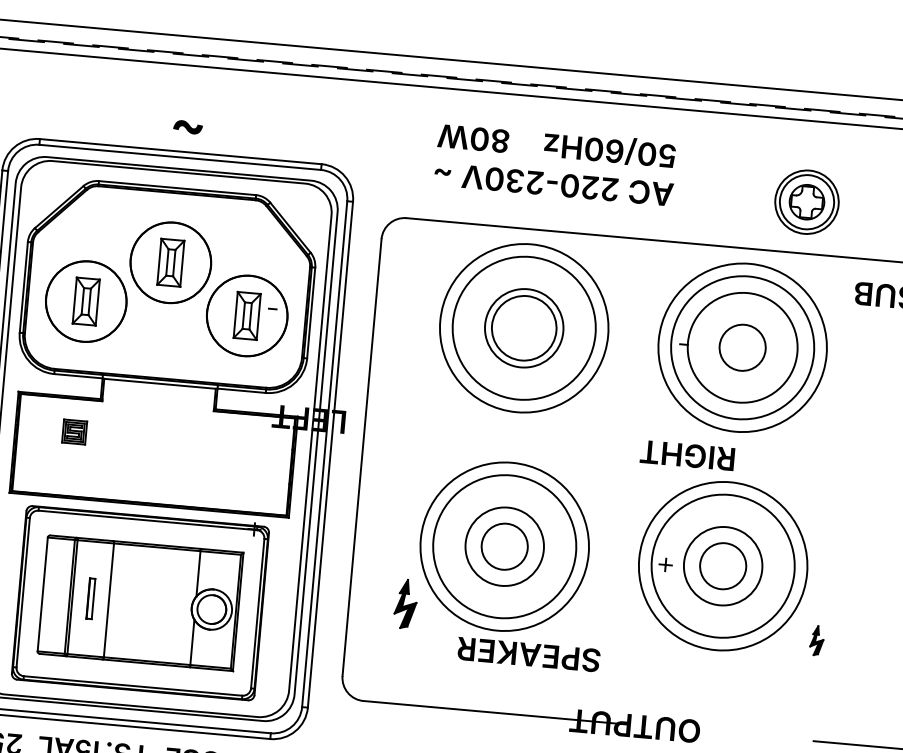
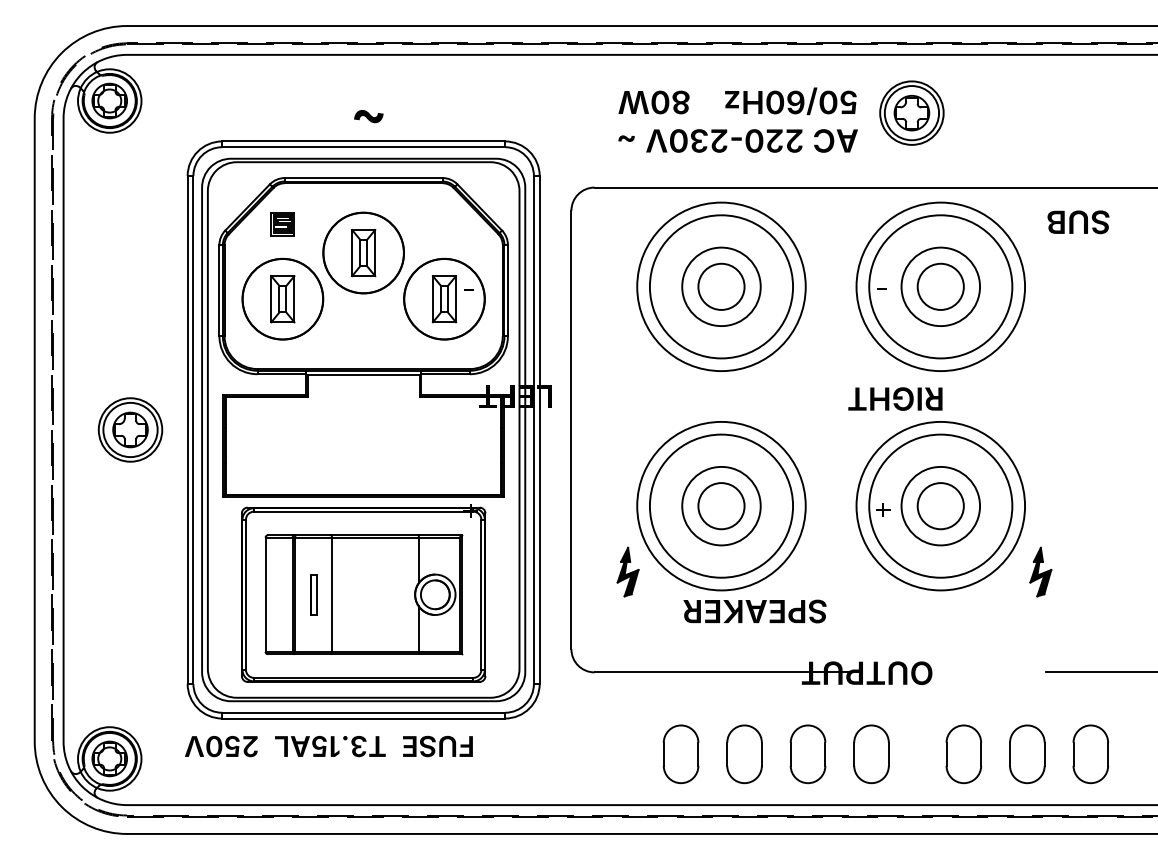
part: (806, 201) -> (911, 112), moved
circle: (524, 327) -> (721, 286), size x0.71
circle: (742, 347) -> (940, 286), size x0.71
part: (74, 432) -> (282, 224), moved
part: (816, 640) -> (1040, 571), size x1.67

